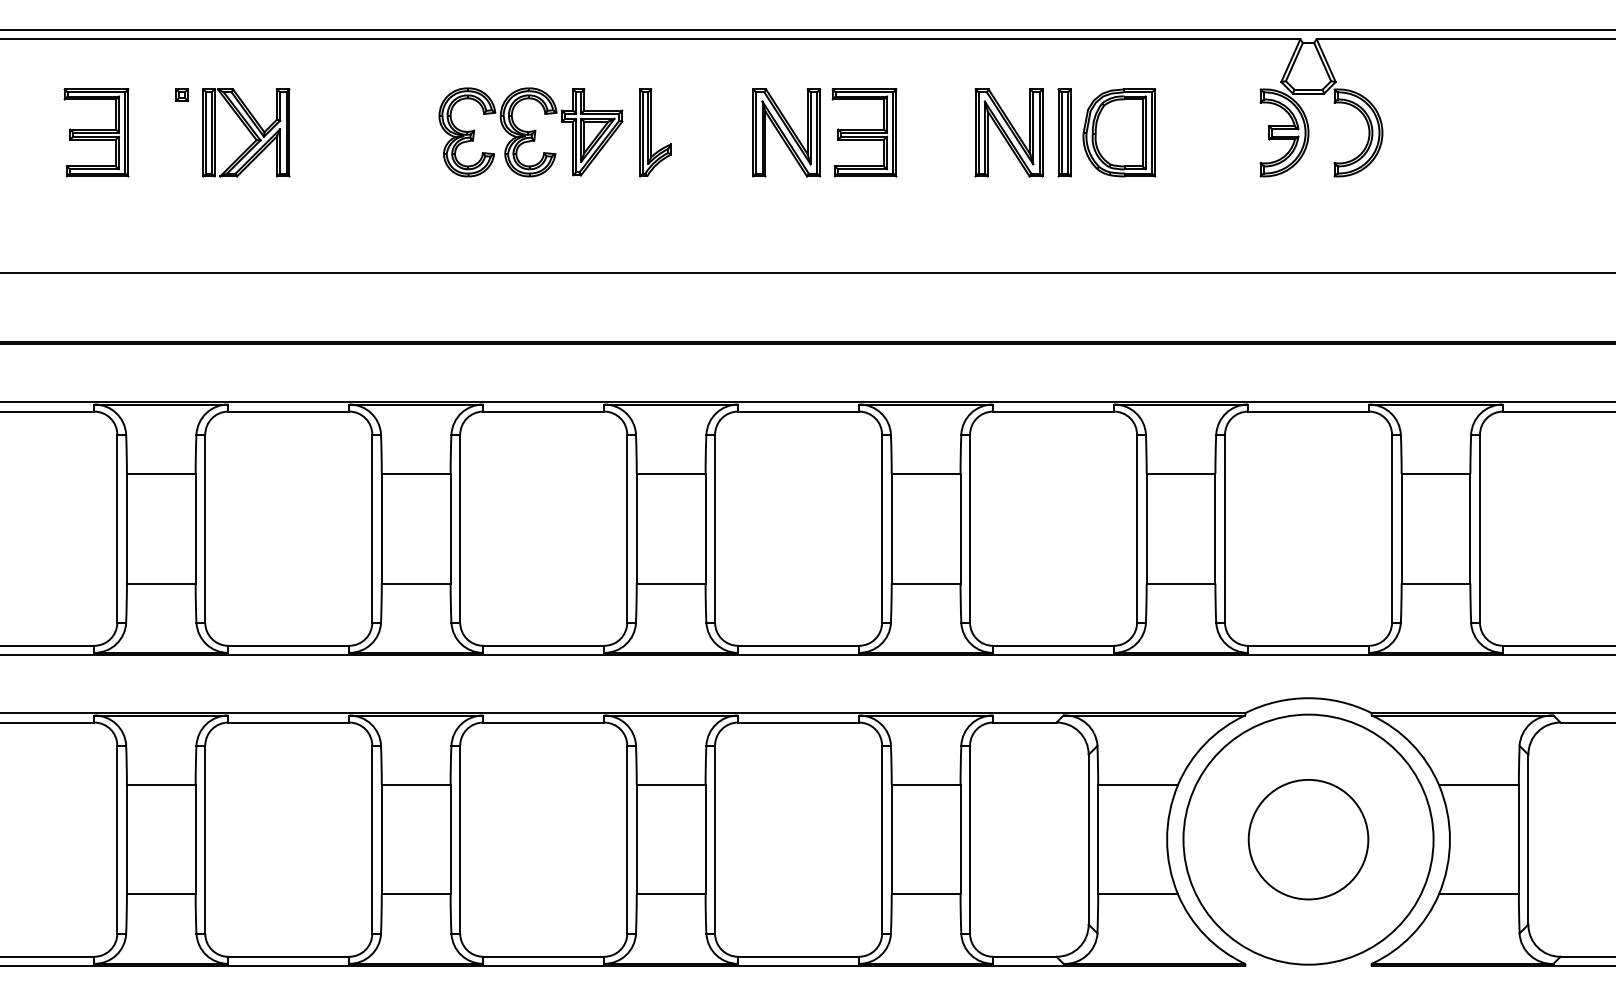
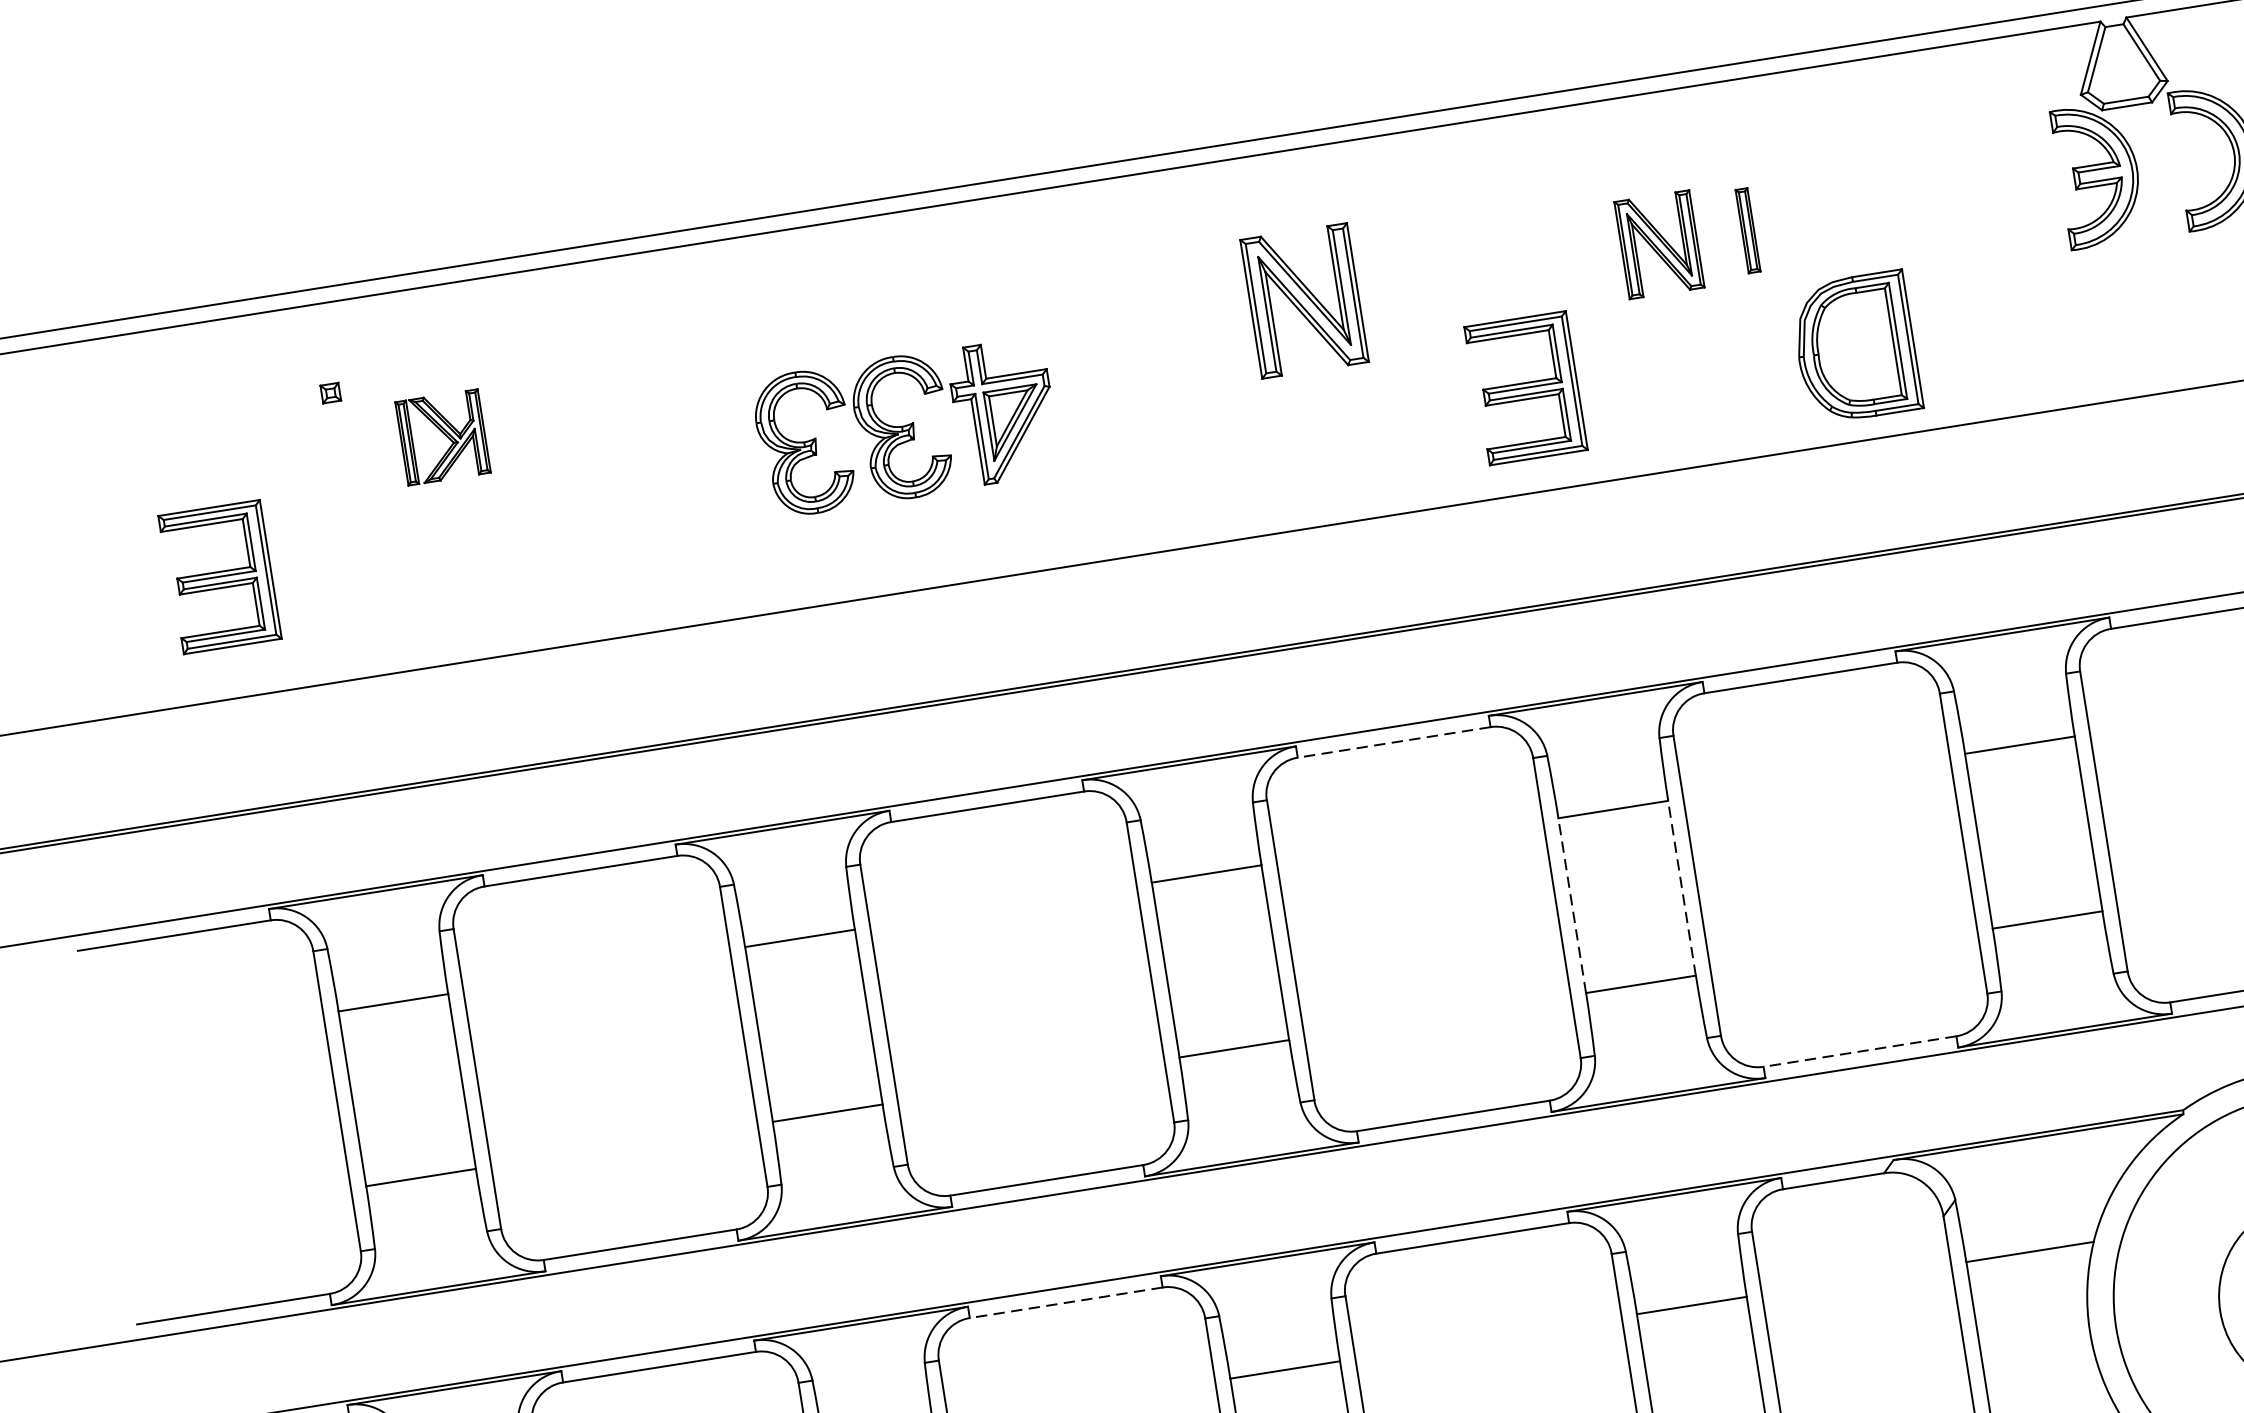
part: (96, 132) -> (219, 576), moved
part: (246, 132) -> (443, 436), size x0.6
part: (530, 132) -> (905, 427), moved
part: (655, 132) -> (1095, 333), removed
part: (864, 132) -> (1525, 387), moved
part: (1008, 132) -> (1658, 244), size x0.7
part: (1064, 132) -> (1747, 230), size x0.6
part: (1119, 132) -> (1856, 346), moved
line: (798, 411) -> (1393, 742), solid -> dashed
line: (891, 528) -> (1571, 905), solid -> dashed
line: (960, 528) -> (1681, 887), solid -> dashed
line: (1053, 645) -> (1859, 1051), solid -> dashed
line: (543, 722) -> (1065, 1302), solid -> dashed

